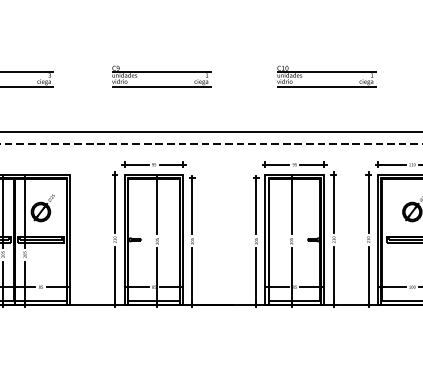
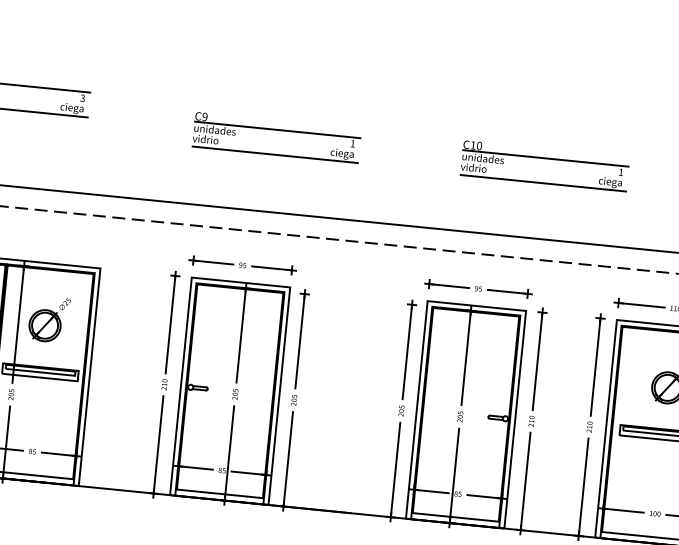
part: (161, 76) -> (276, 137), moved
part: (326, 76) -> (544, 166), moved

